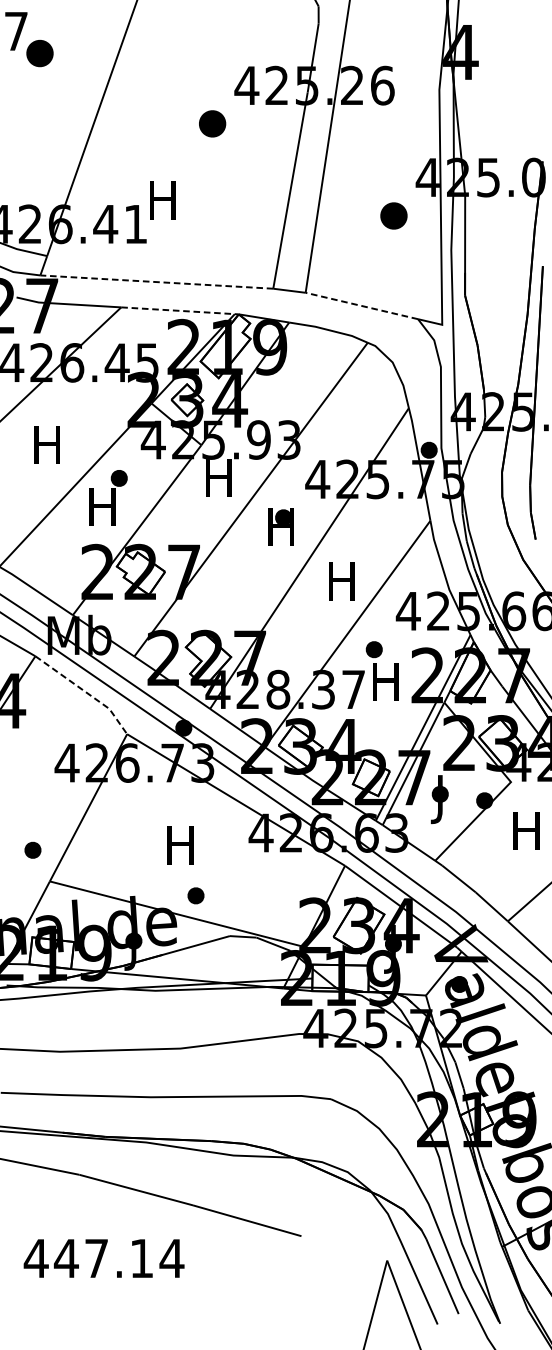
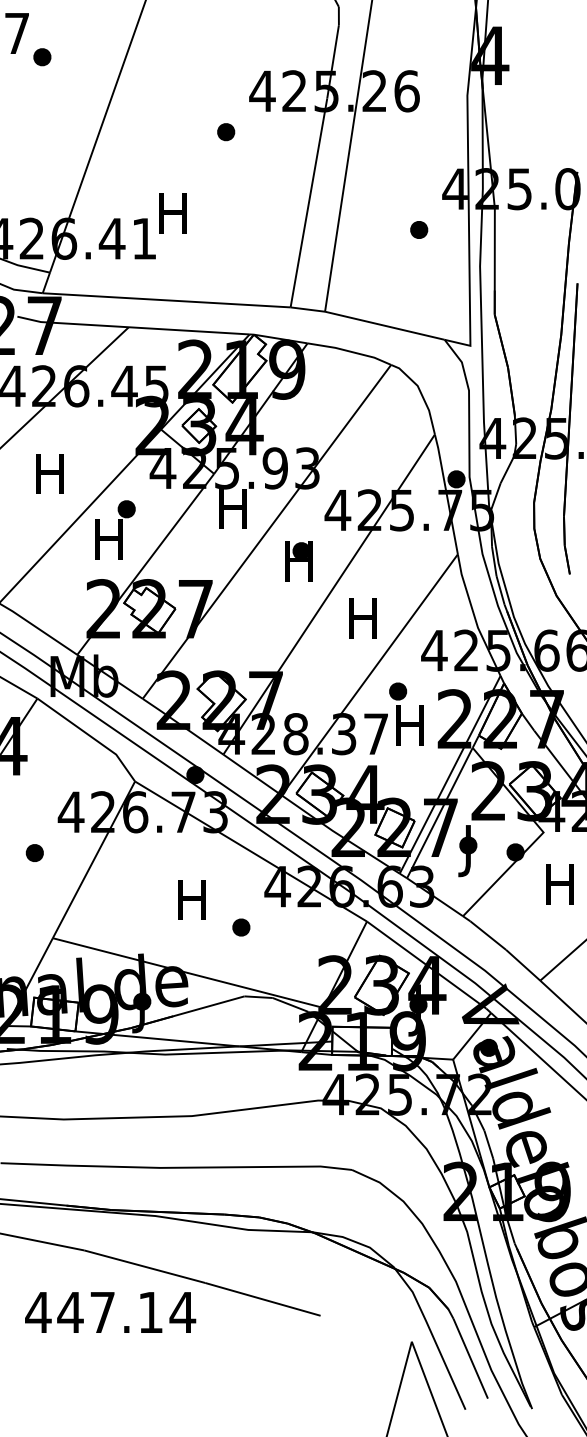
part: (40, 53) -> (42, 57), size x0.62
part: (213, 124) -> (226, 132), size x0.62
part: (394, 215) -> (419, 229), size x0.62
line: (156, 282) -> (166, 300), dashed -> solid
line: (361, 305) -> (384, 325), dashed -> solid
line: (178, 310) -> (189, 330), dashed -> solid
line: (86, 691) -> (91, 736), dashed -> solid
part: (32, 849) -> (34, 852), moved
part: (196, 895) -> (241, 927), moved
text: (104, 1258) -> (110, 1312), moved

